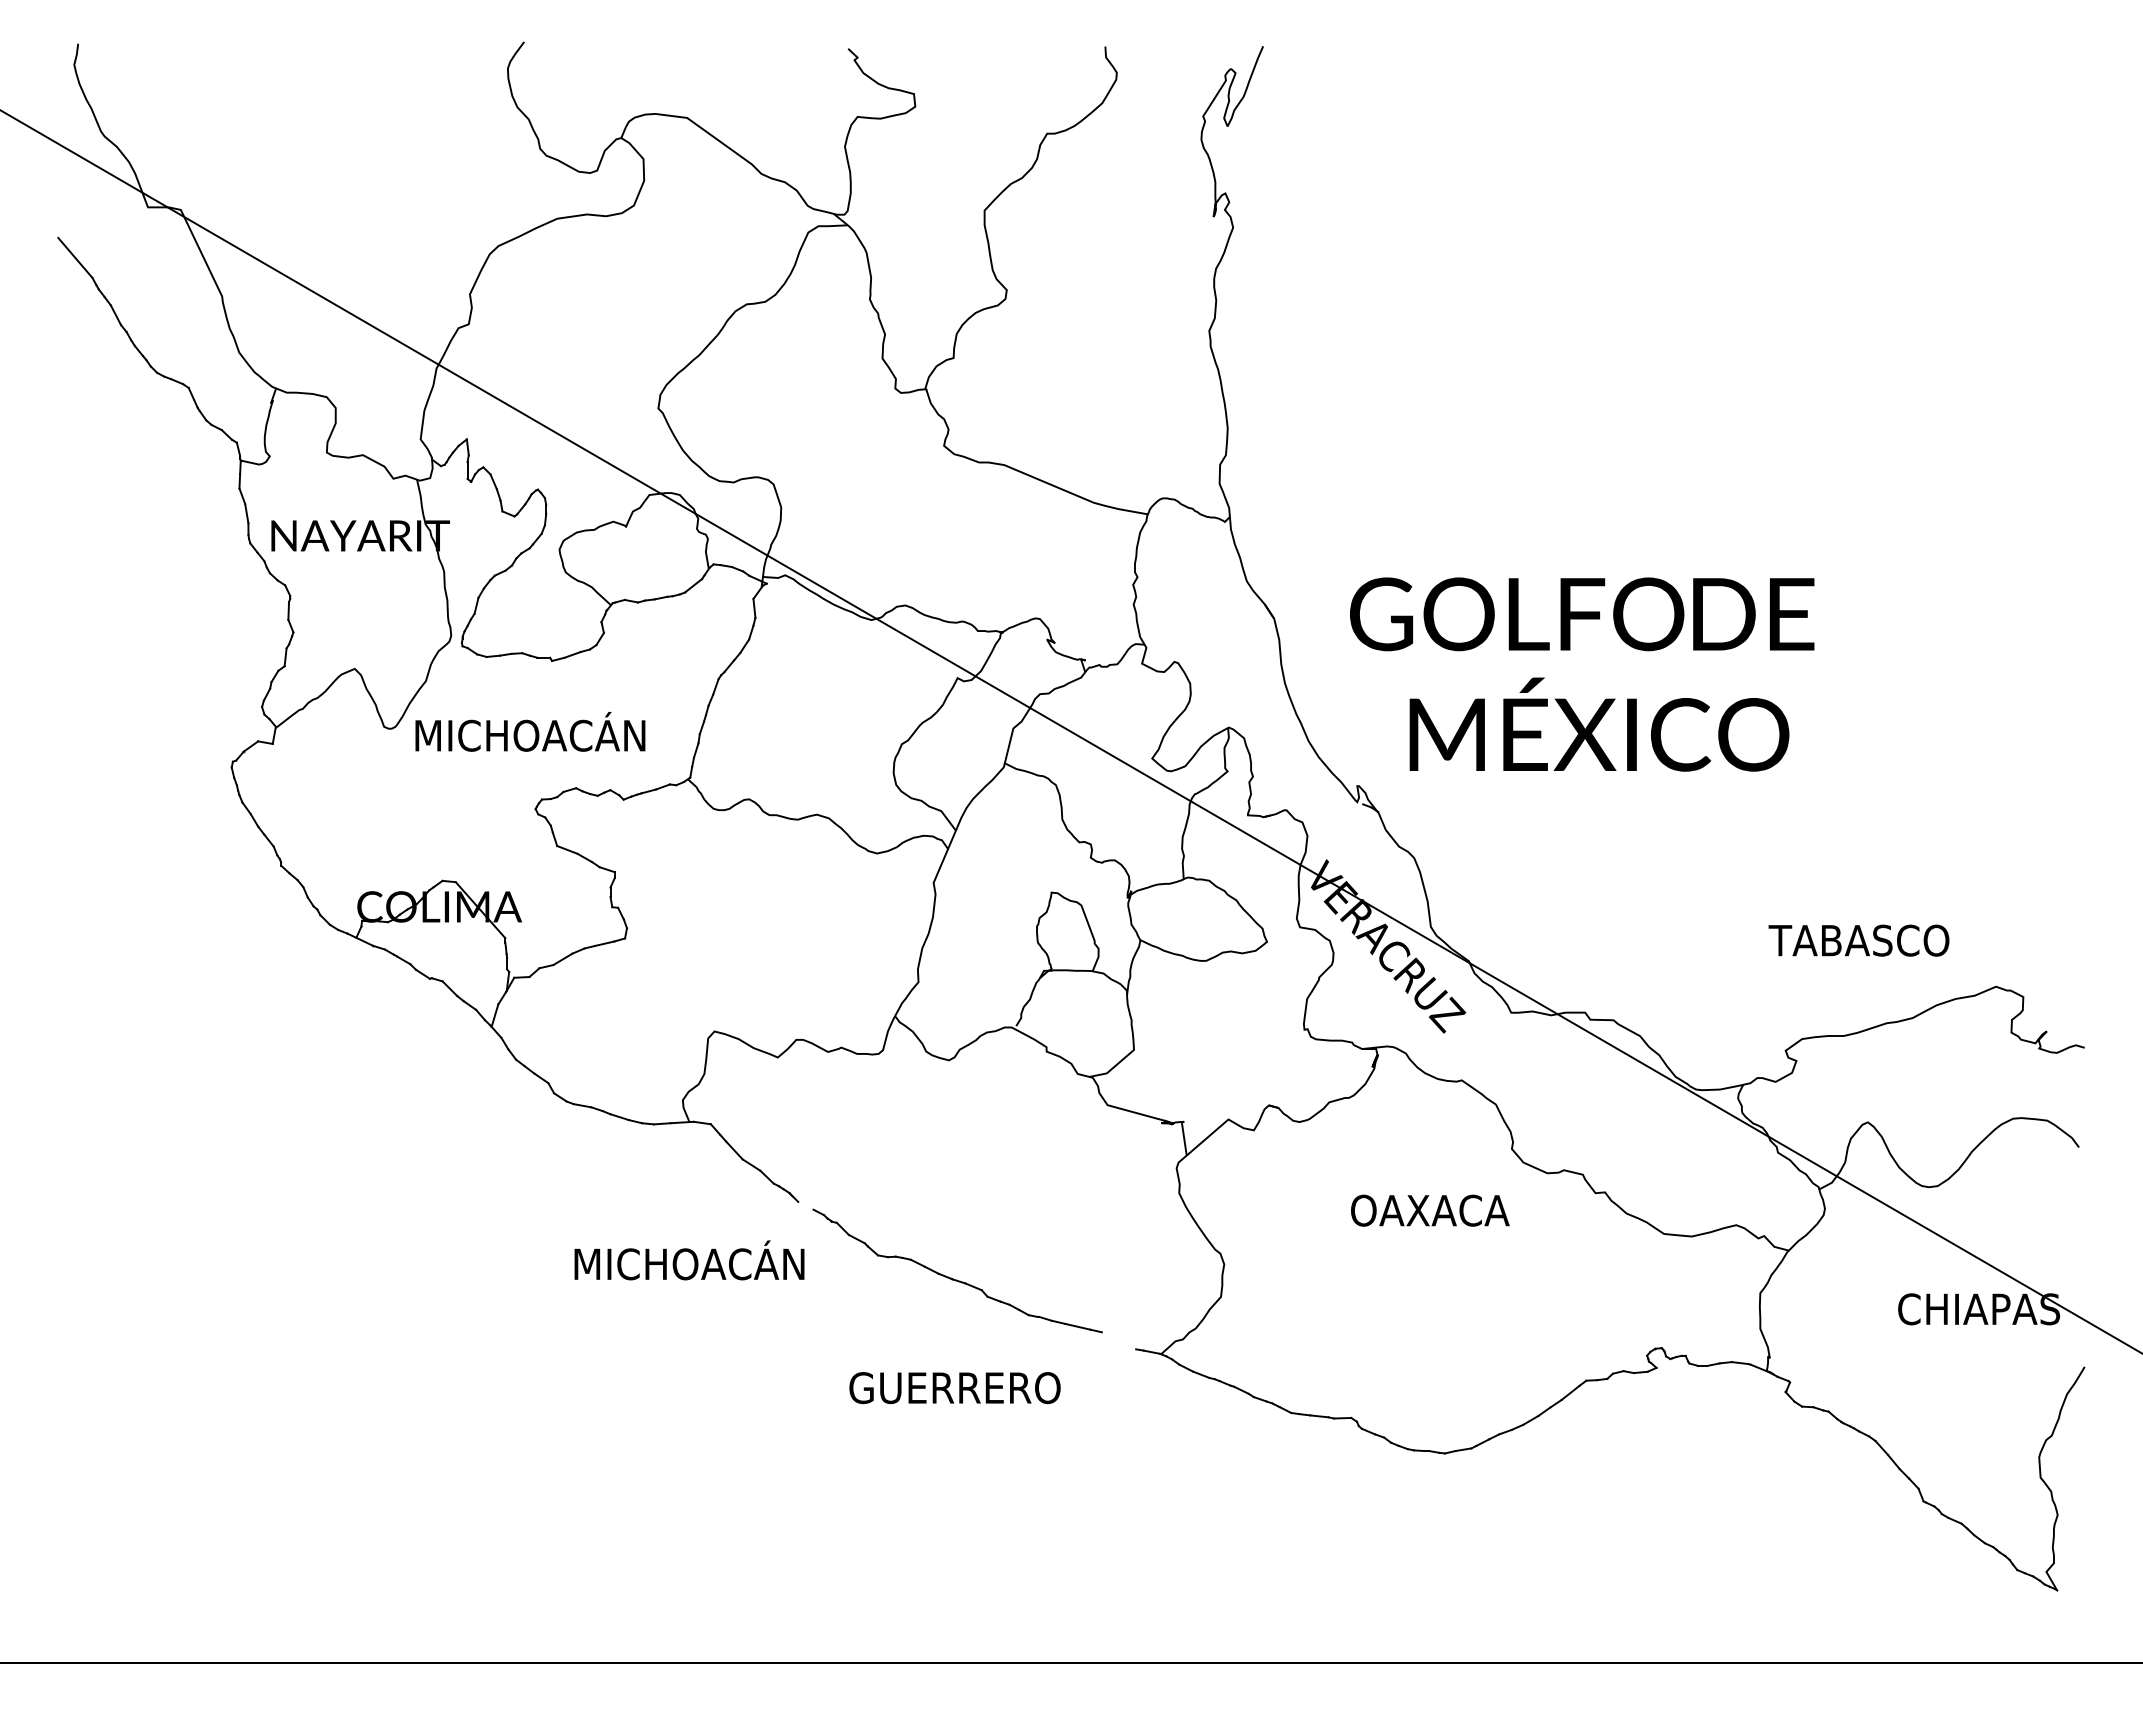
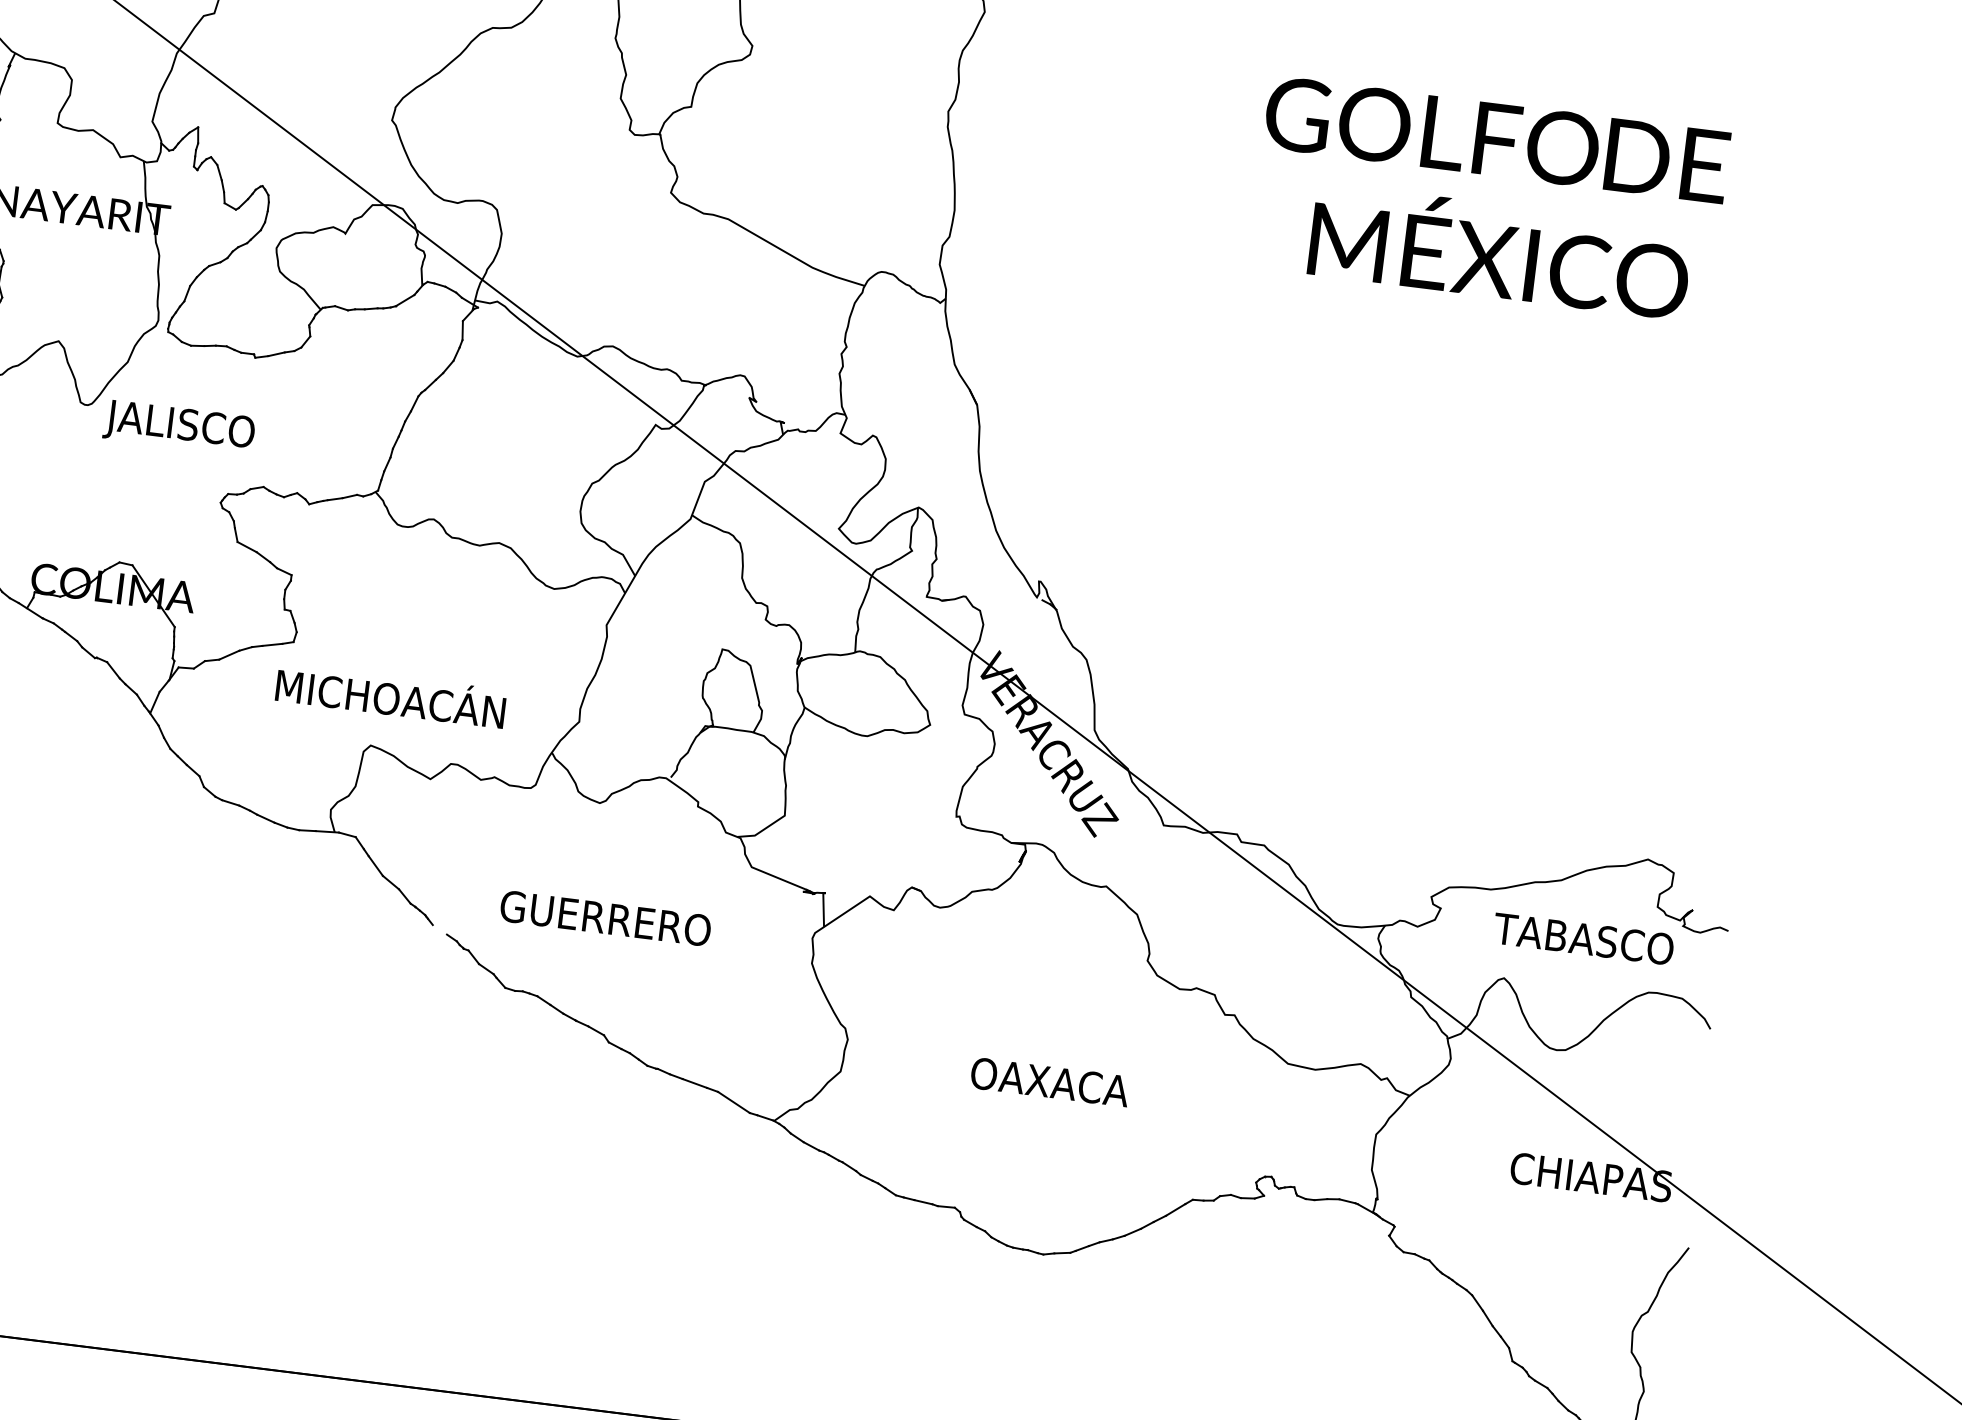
text: (1582, 674) -> (1489, 199), moved
text: (527, 735) -> (221, 428), MICHOACÁN -> JALISCO
text: (1858, 940) -> (1583, 938), moved
text: (1430, 1210) -> (1050, 1082), moved
text: (689, 1260) -> (391, 695), moved
line: (1118, 1340) -> (733, 1102), added
text: (954, 1388) -> (605, 918), moved

